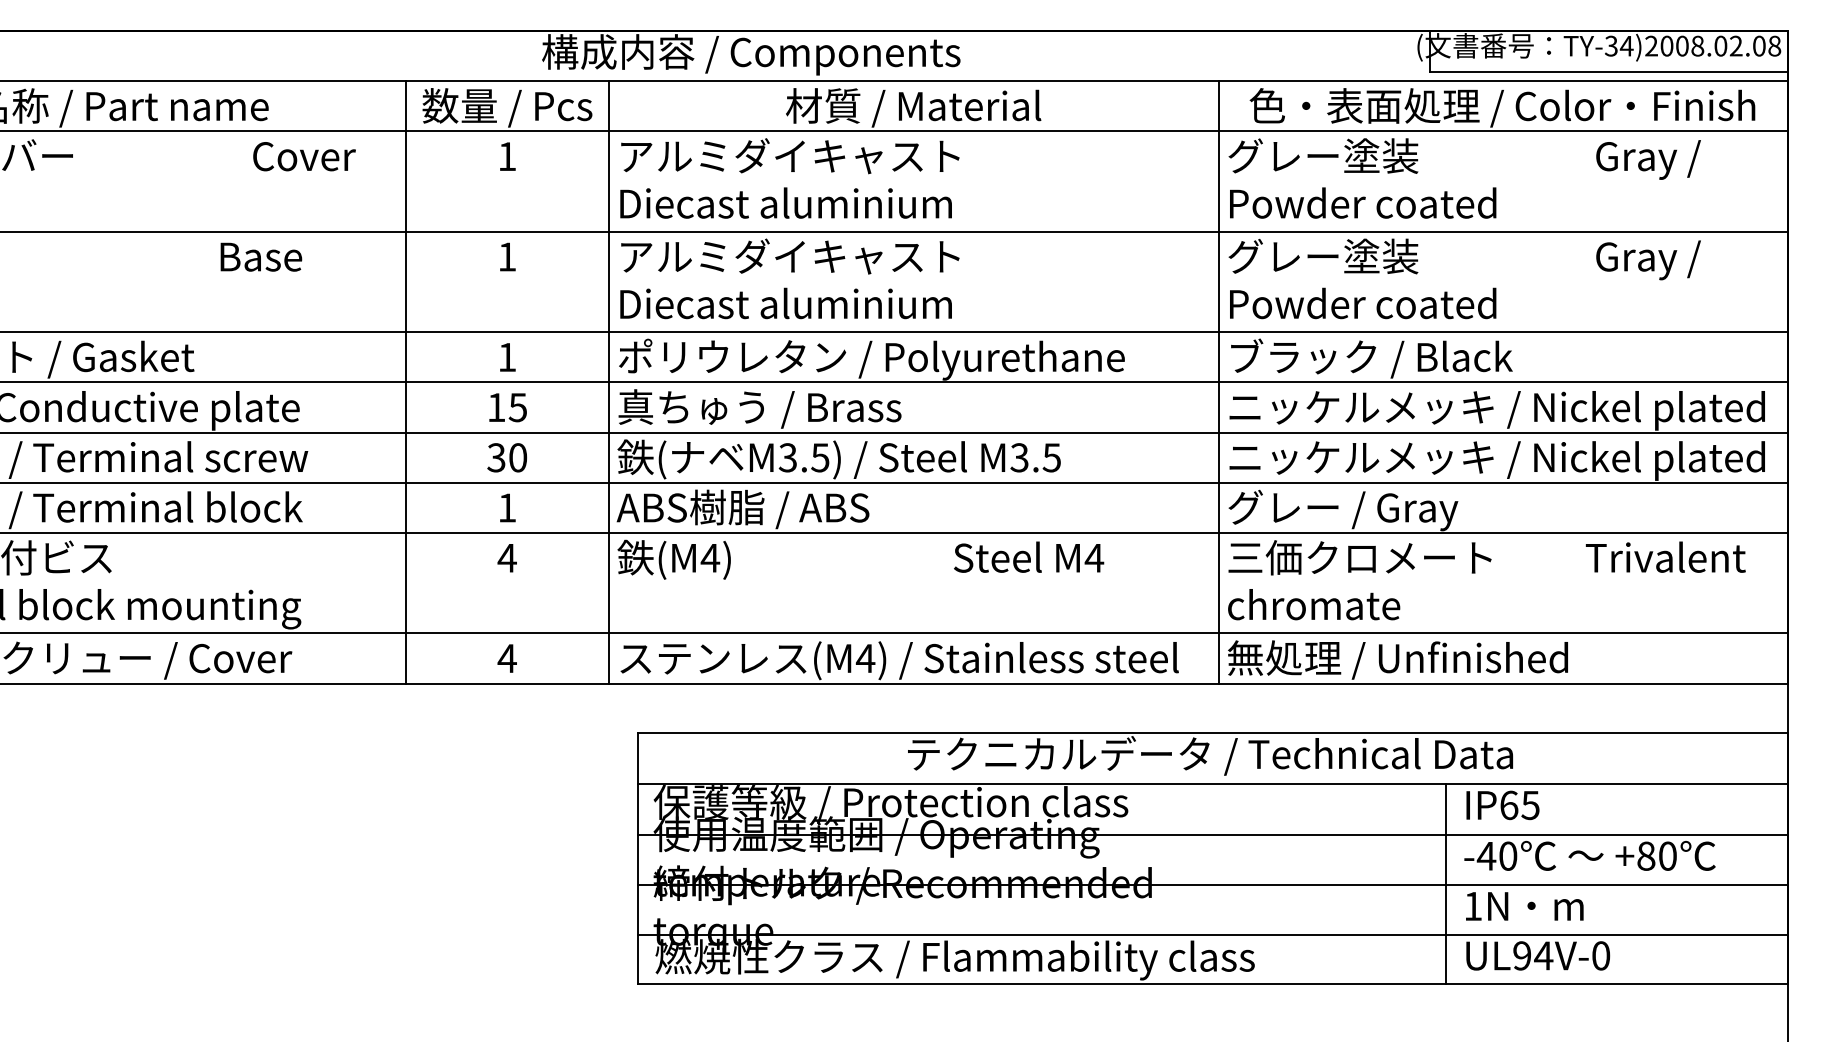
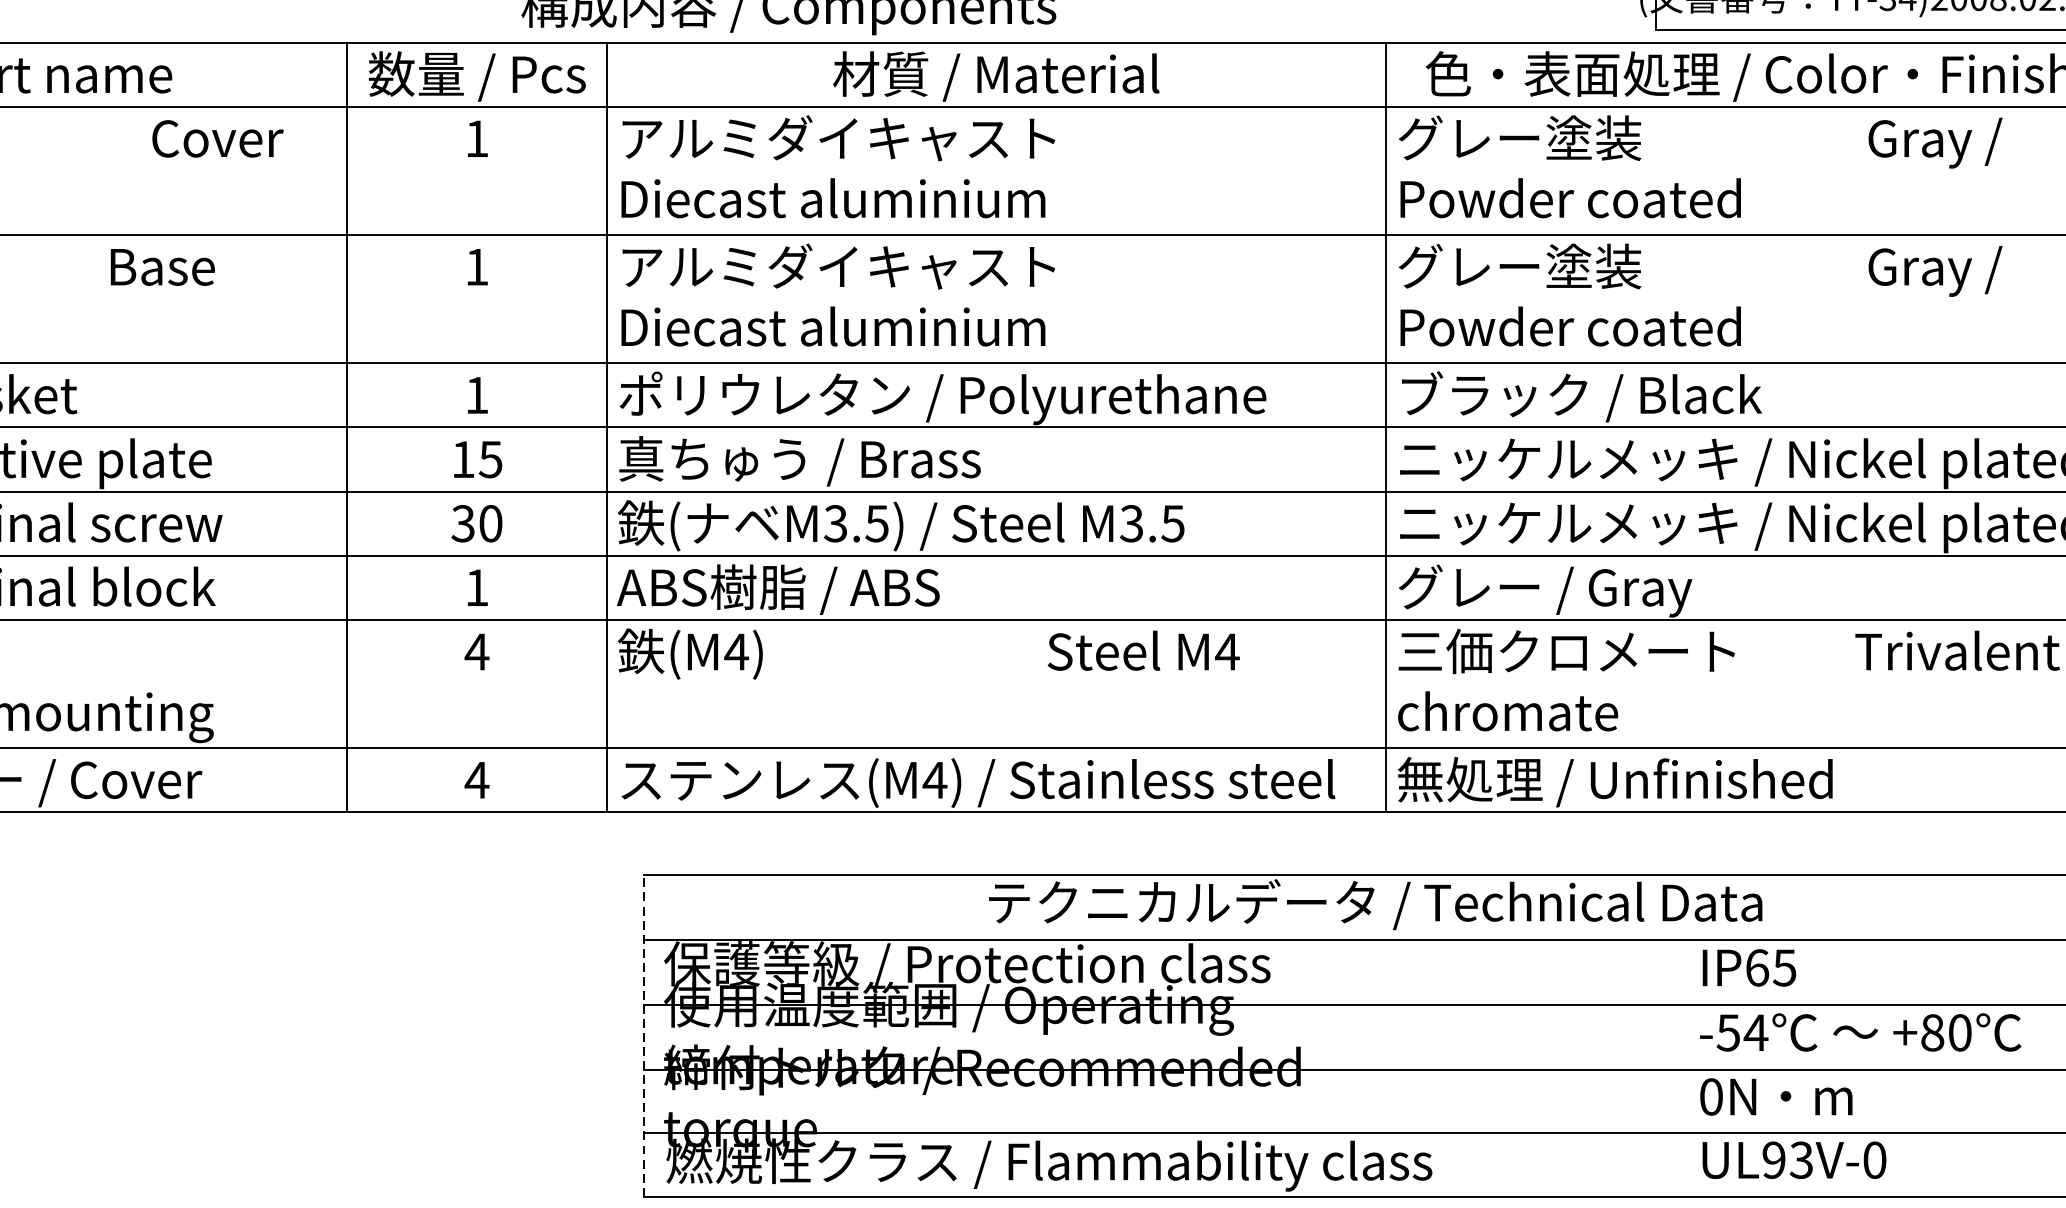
text: (1496, 855) -> (1741, 1031), -40 -> -54
line: (637, 858) -> (643, 1035), solid -> dashed
line: (1446, 883) -> (1677, 1067), removed
text: (1473, 906) -> (1711, 1097), 1N -> 0N
text: (1543, 955) -> (1801, 1159), UL94V-0 -> UL93V-0

